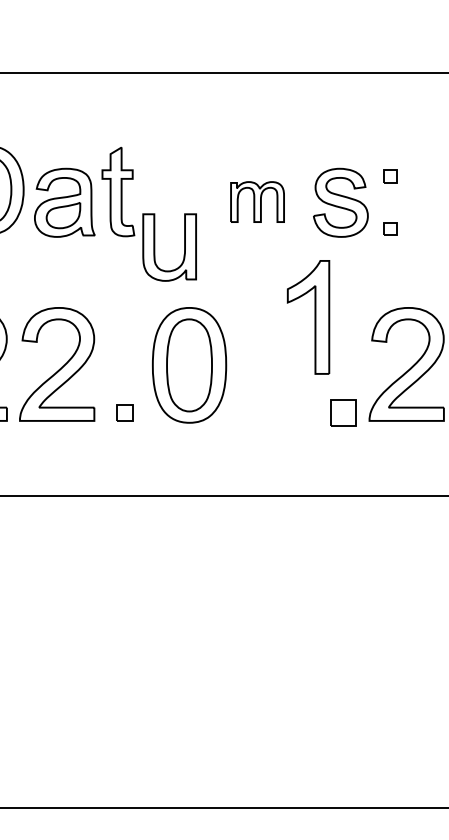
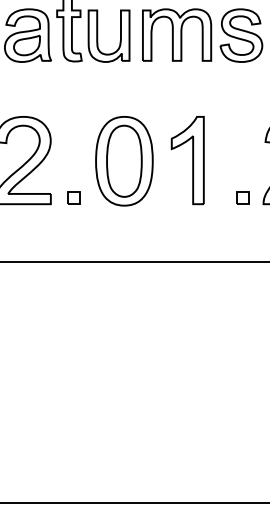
part: (257, 201) -> (176, 34), size x1.67
part: (155, 247) -> (98, 36), moved
part: (308, 317) -> (187, 160), moved
part: (342, 412) -> (242, 197), size x0.62

